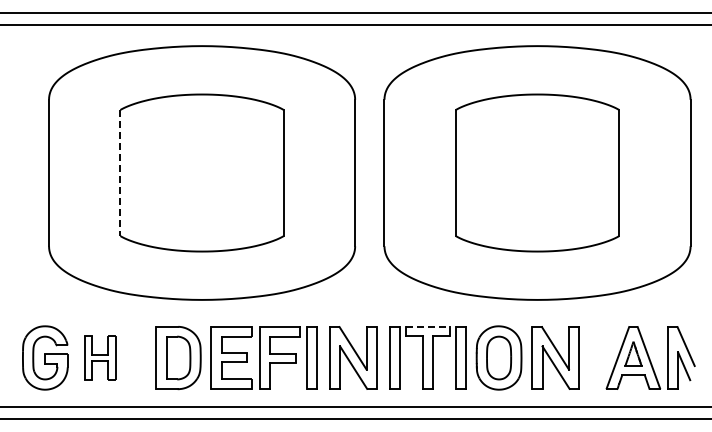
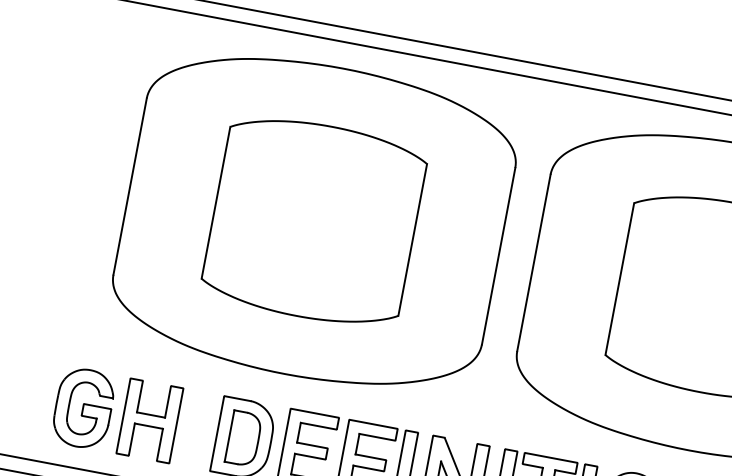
line: (120, 173) -> (216, 203), dashed -> solid
line: (428, 326) -> (552, 457), dashed -> solid
part: (99, 357) -> (148, 420), size x1.43

